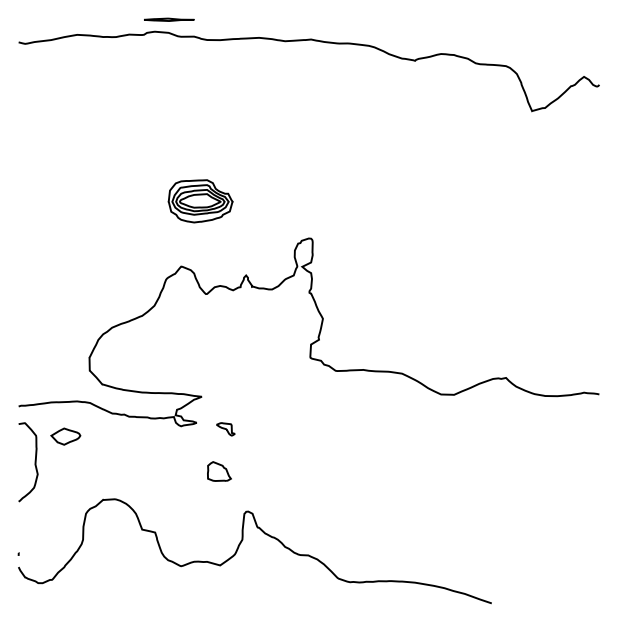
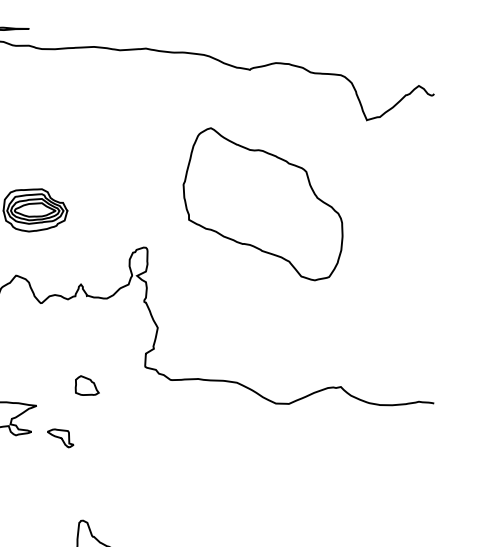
part: (427, 195) -> (262, 204), added
part: (225, 429) -> (60, 438), size x1.43
part: (219, 471) -> (87, 385), moved

